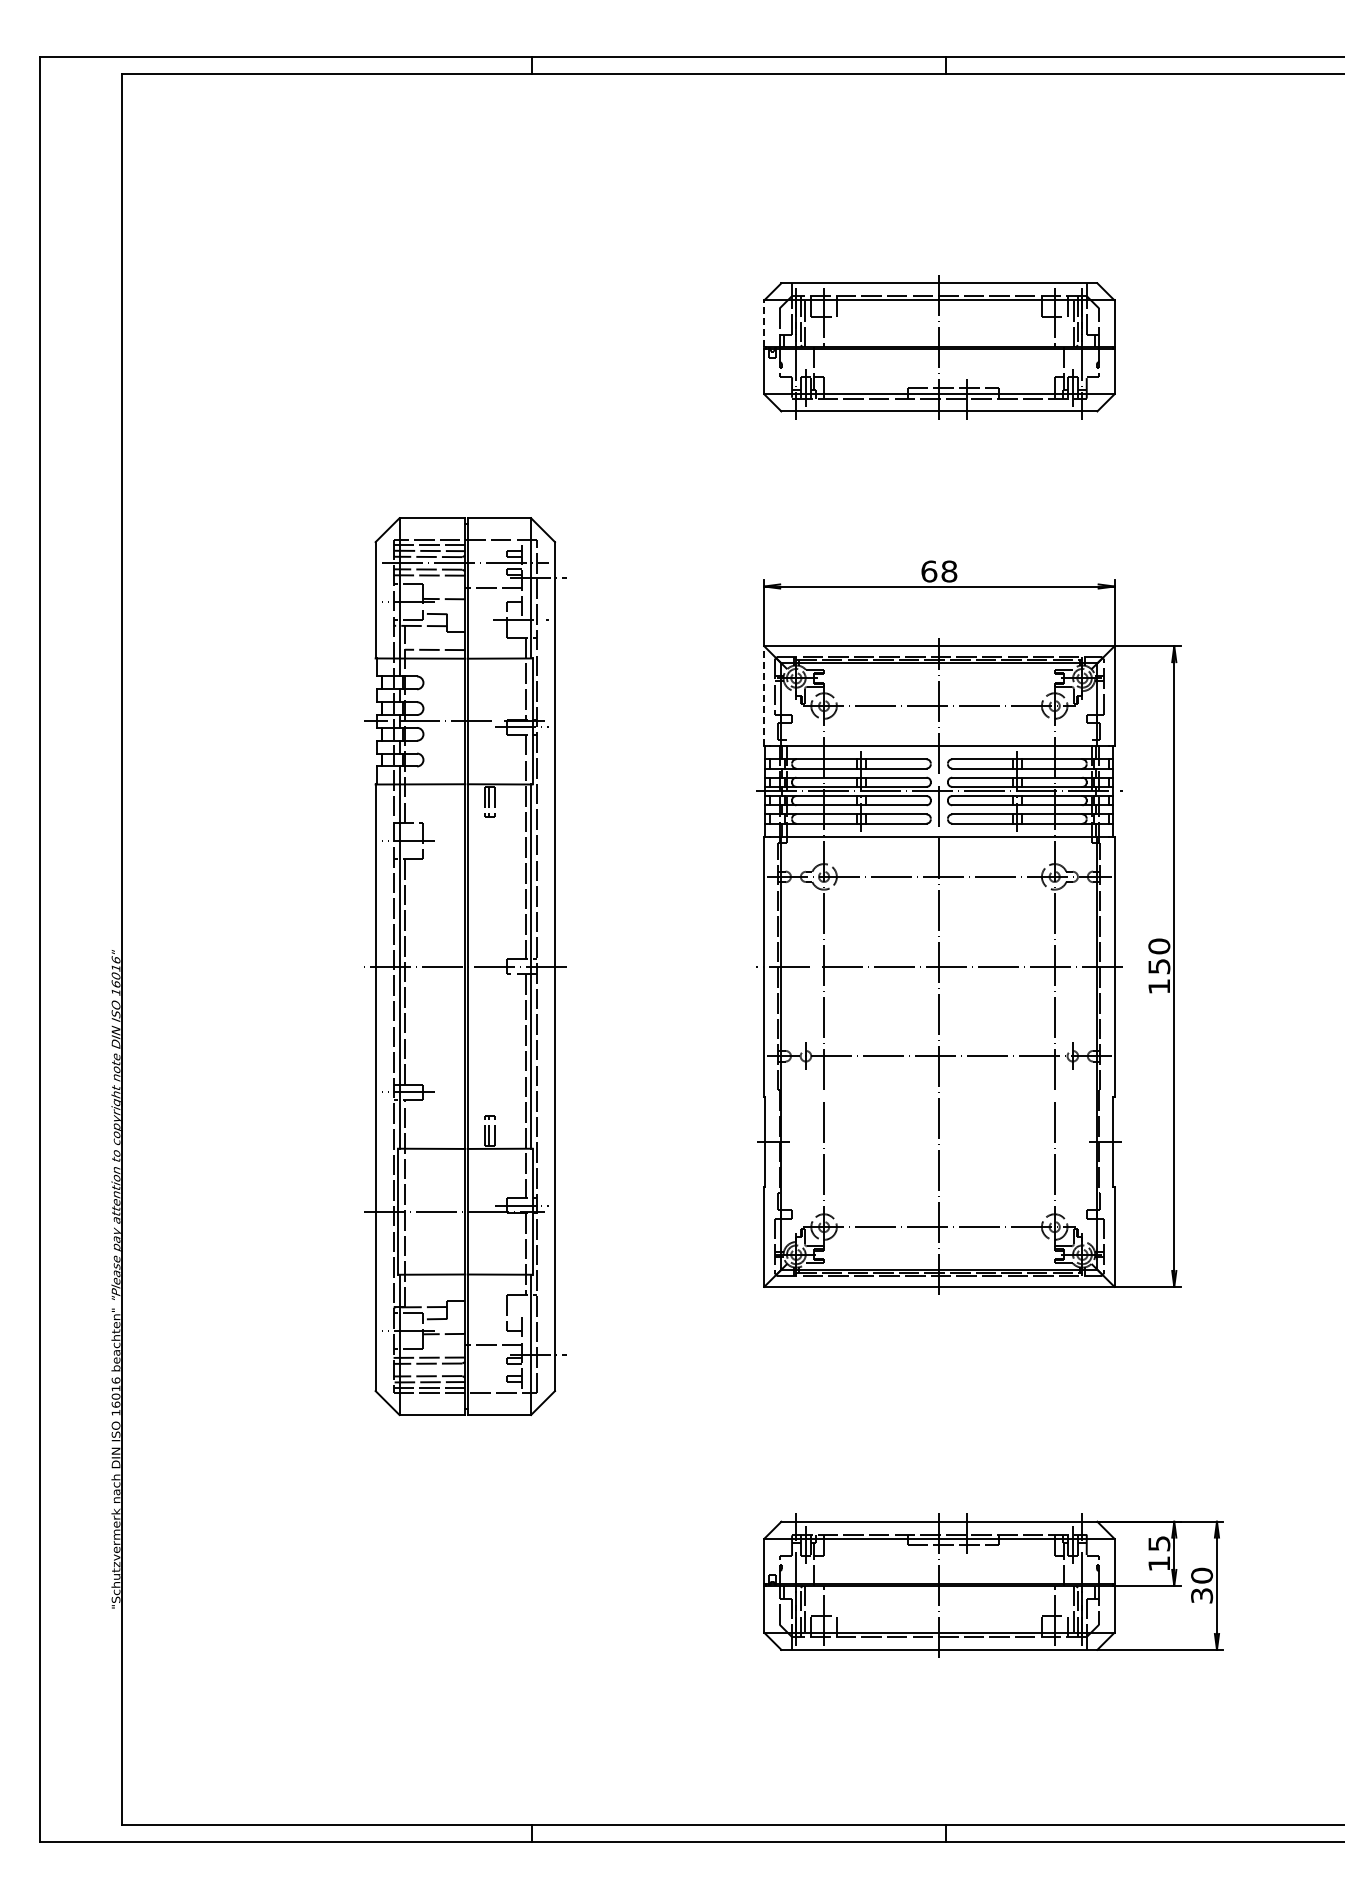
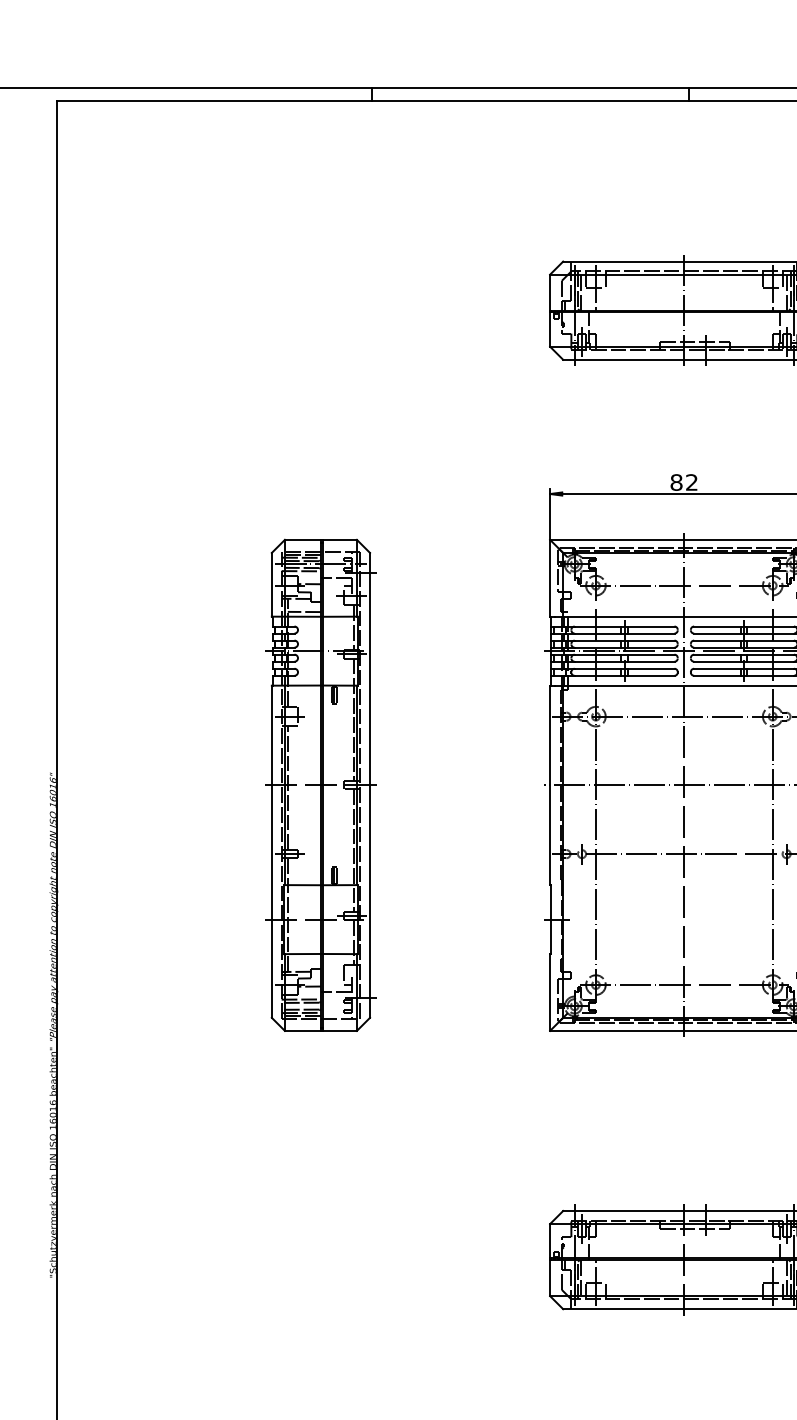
line: (764, 323) -> (550, 292), dashed -> solid
text: (939, 571) -> (684, 482), 68 -> 82
line: (764, 695) -> (550, 577), dashed -> solid
part: (465, 966) -> (321, 785), size x0.71

